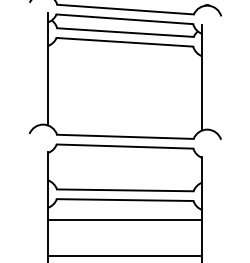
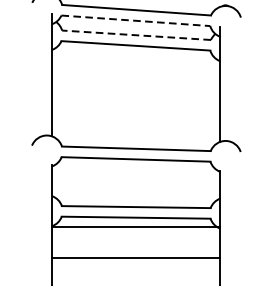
line: (124, 19) -> (135, 21), solid -> dashed
line: (125, 32) -> (136, 35), solid -> dashed
line: (125, 219) -> (136, 226), moved
line: (125, 256) -> (136, 258), moved

